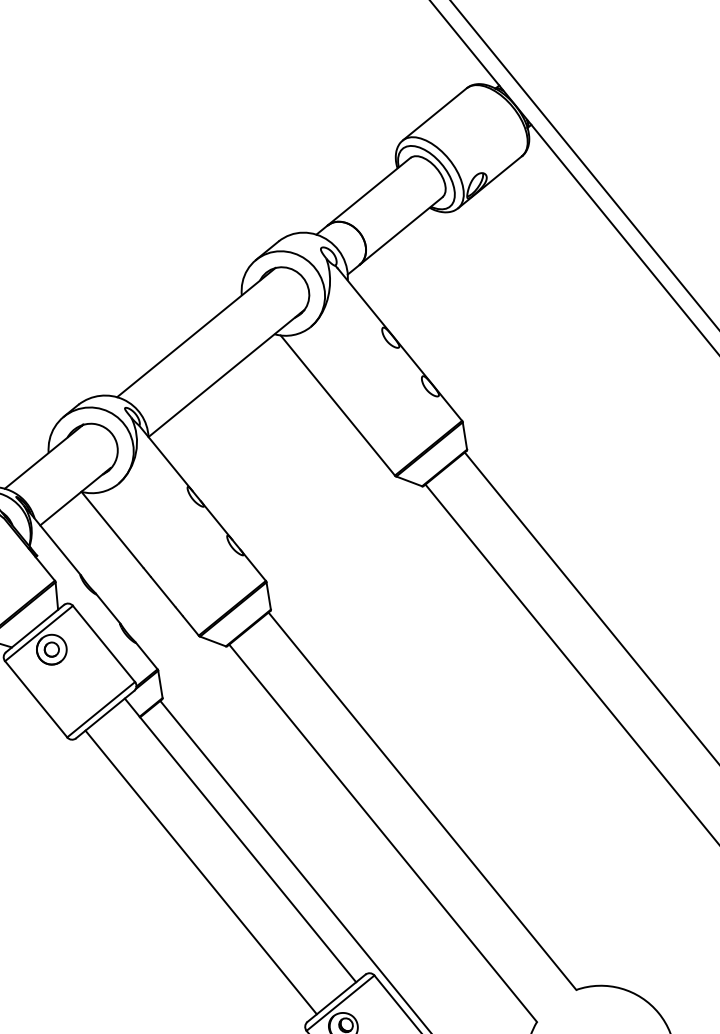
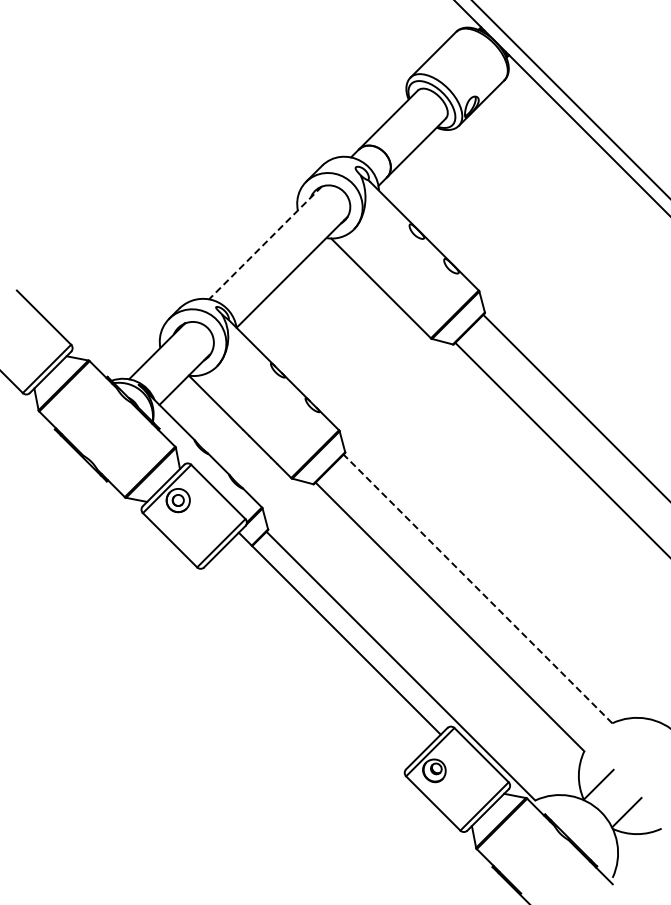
line: (196, 332) -> (265, 242), solid -> dashed
line: (421, 800) -> (477, 588), solid -> dashed
line: (200, 872) -> (311, 661), removed

